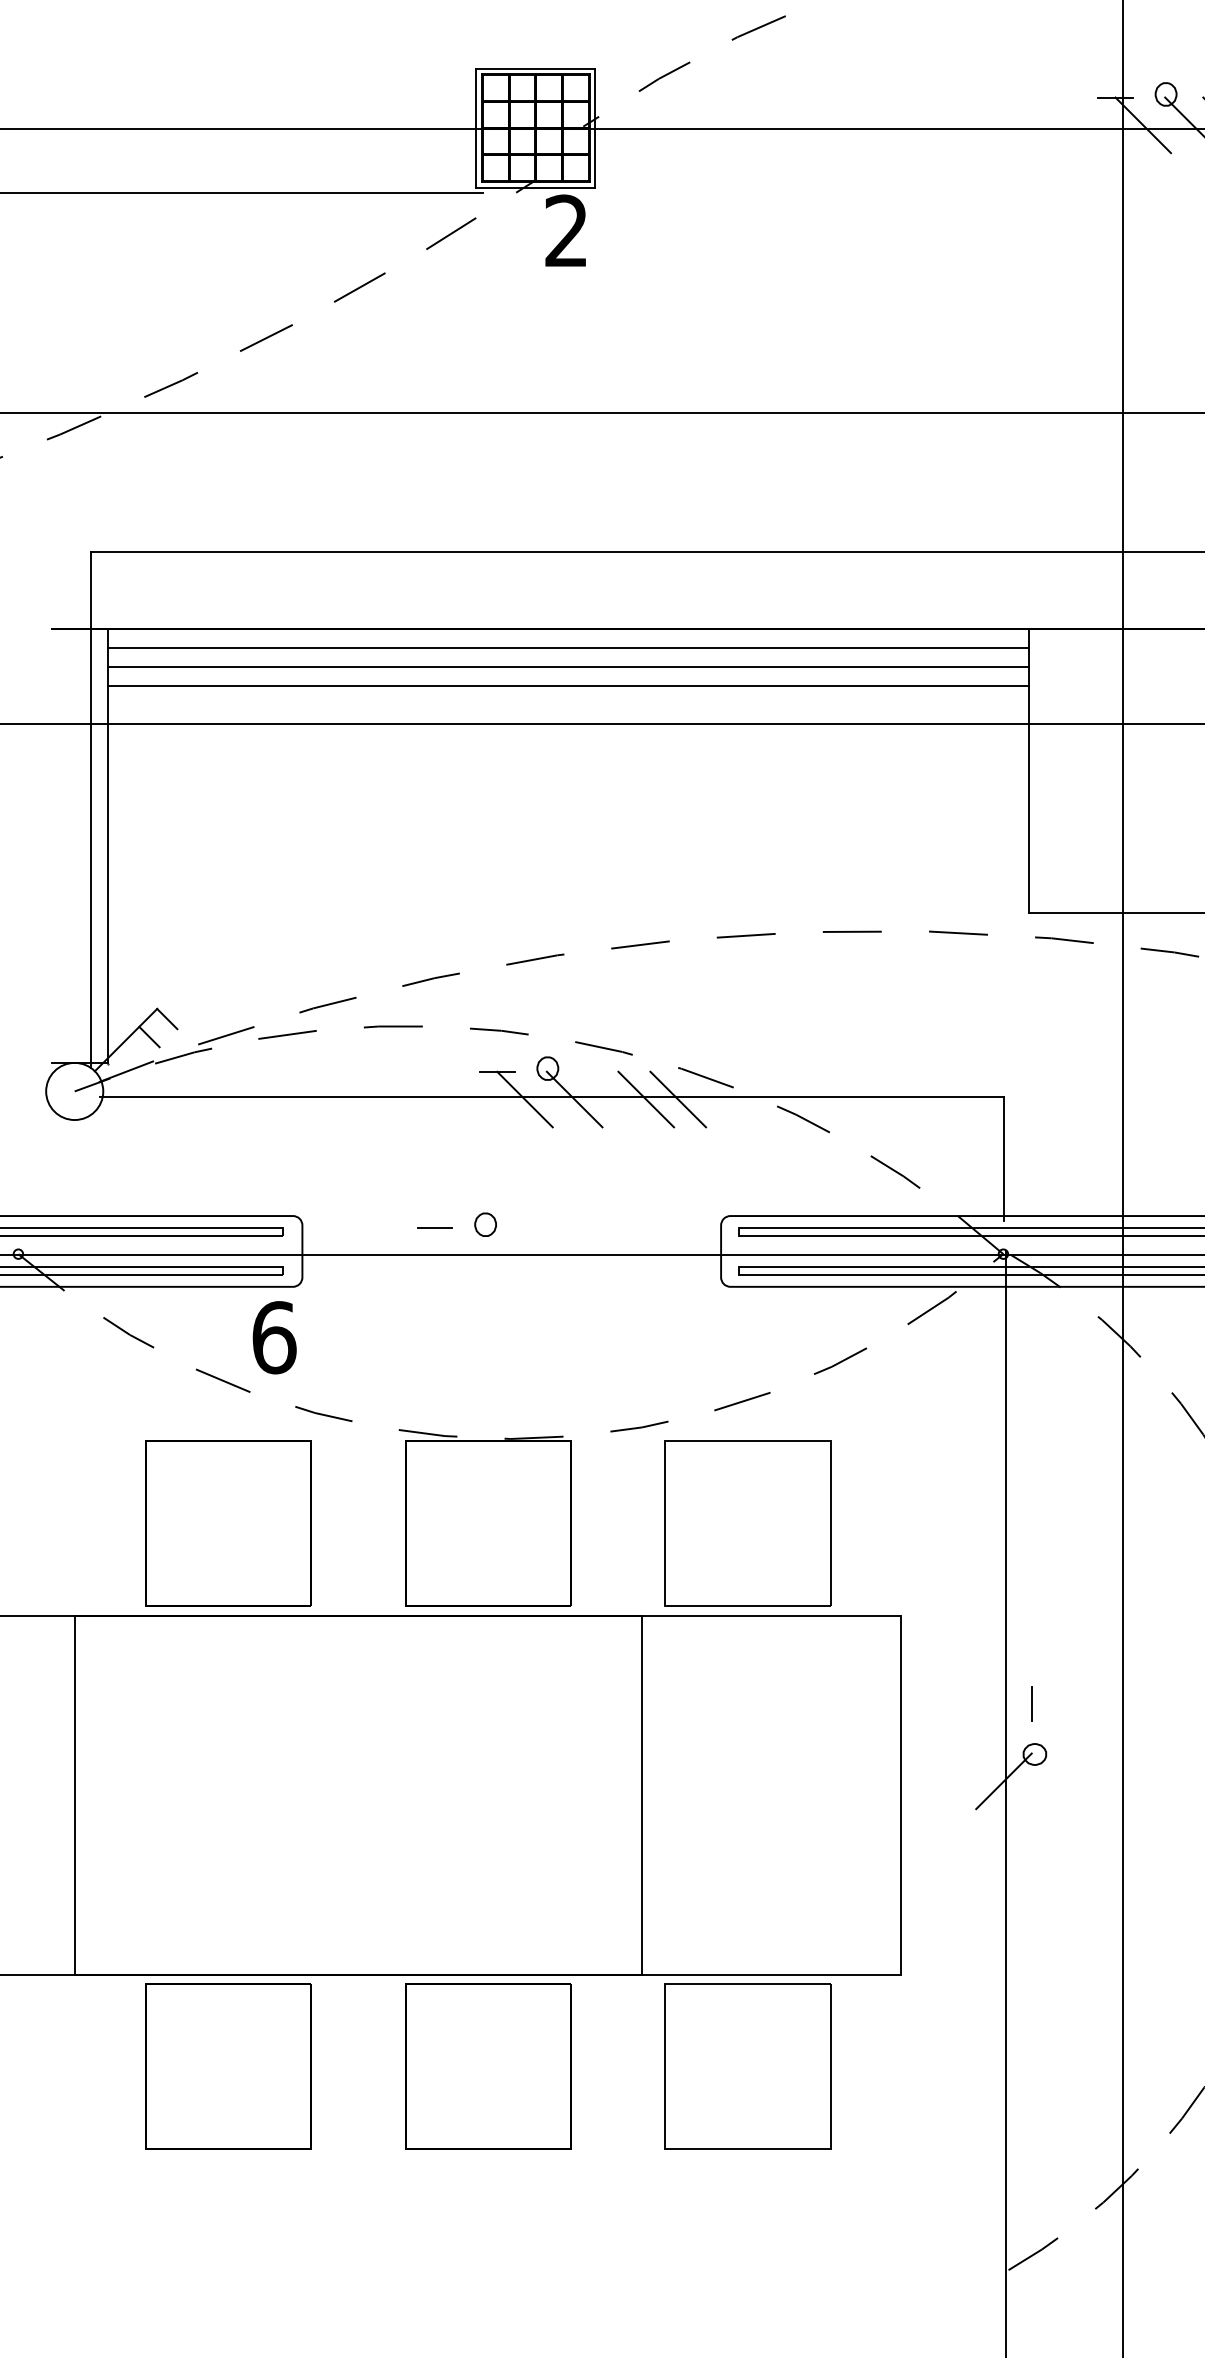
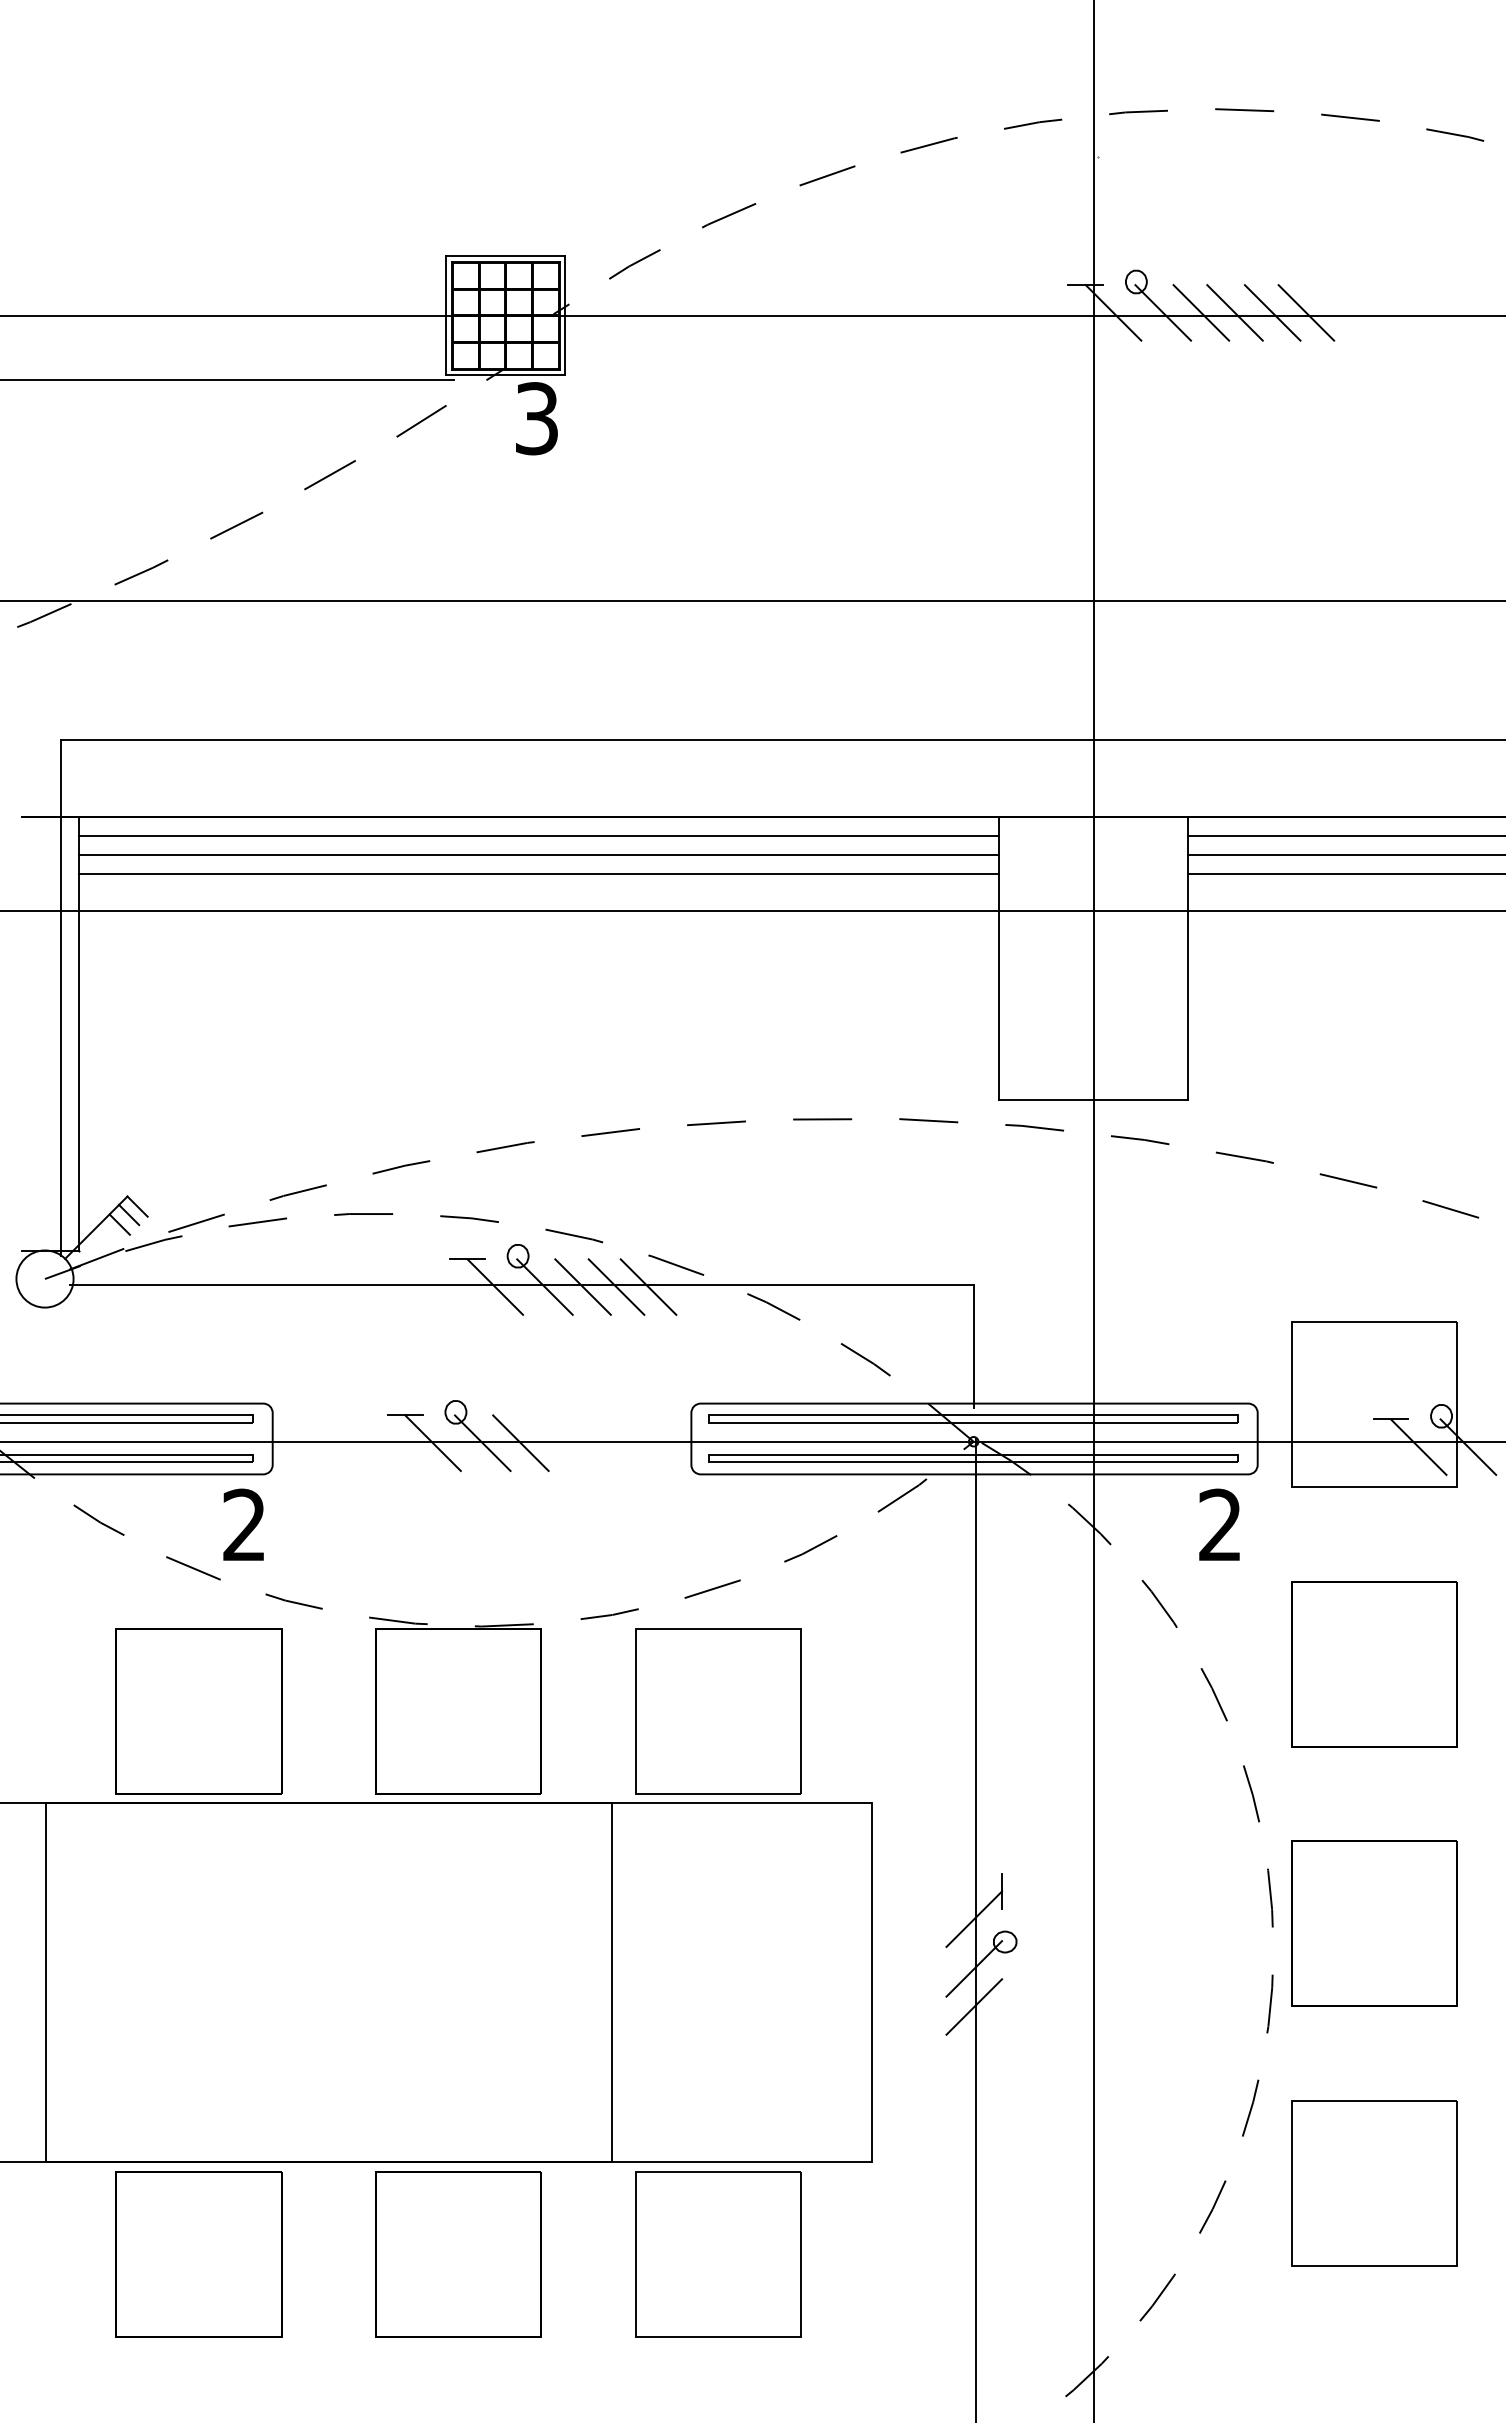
text: (566, 230) -> (536, 418), 2 -> 3
line: (158, 1026) -> (128, 1214), added
line: (612, 1098) -> (582, 1286), added
line: (462, 1255) -> (432, 1443), added
line: (512, 1255) -> (482, 1443), added
line: (550, 1255) -> (520, 1443), added
text: (274, 1336) -> (244, 1524), 6 -> 2
line: (1004, 1730) -> (974, 1918), added
line: (1004, 1818) -> (974, 2006), added

